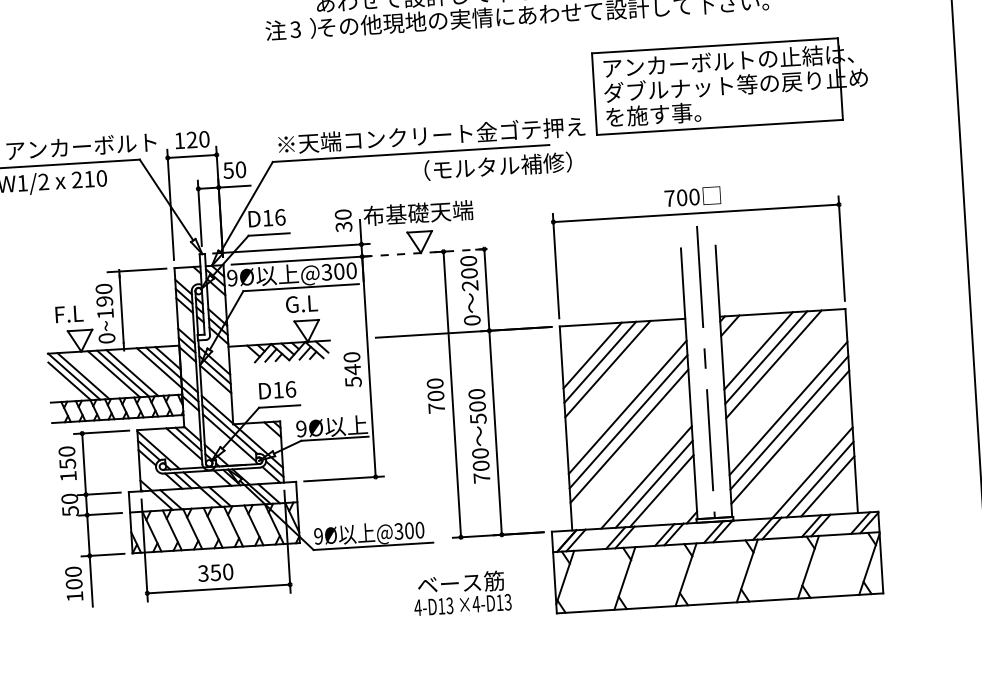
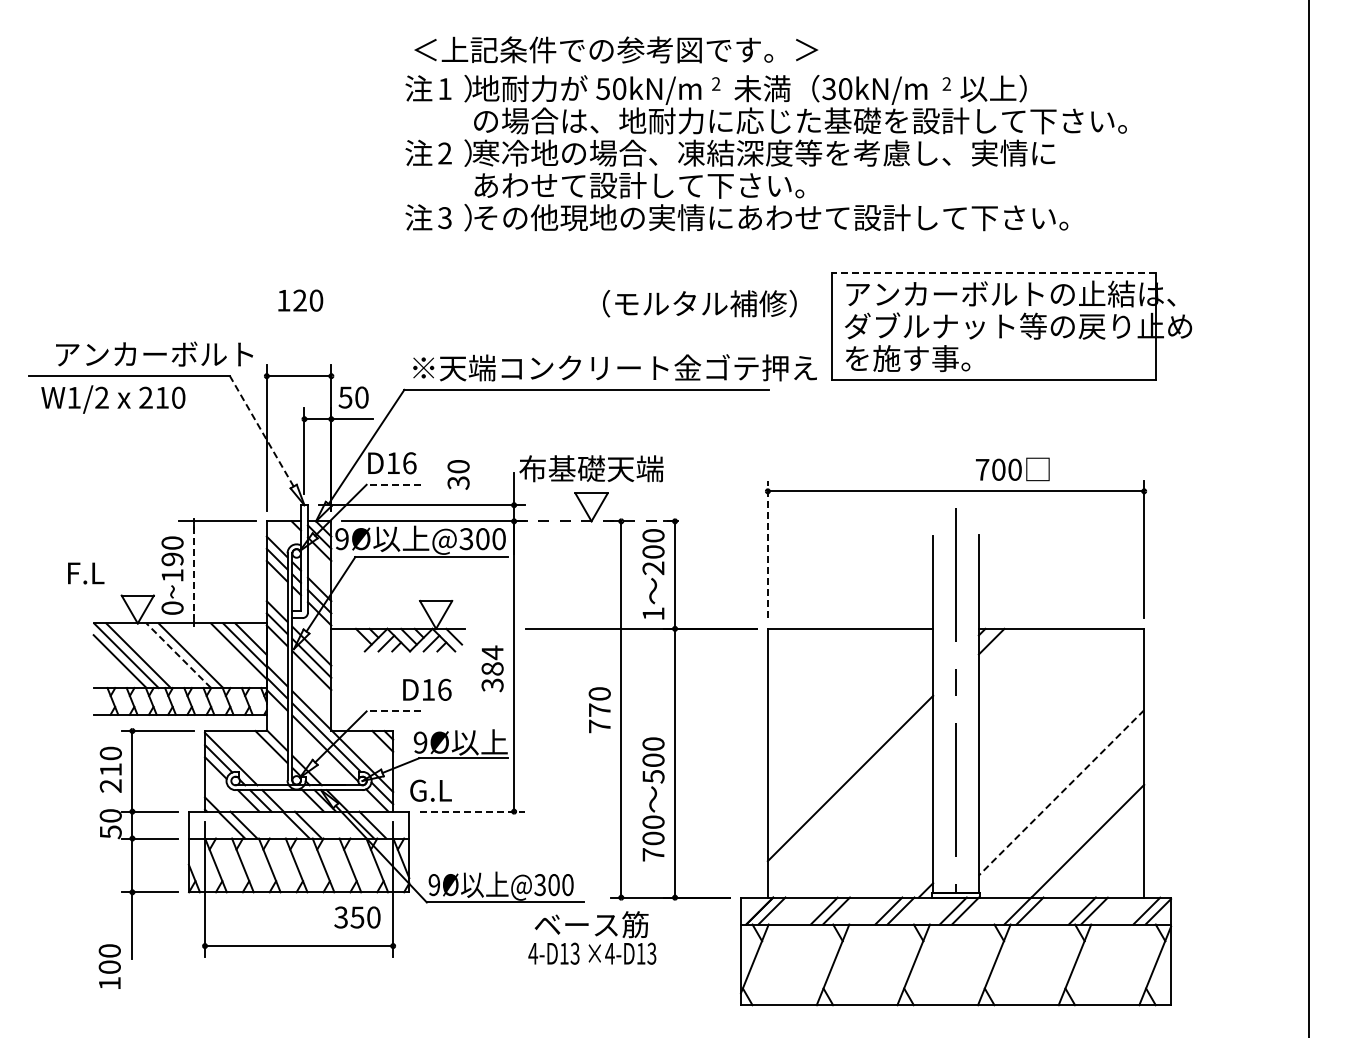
line: (714, 45) -> (993, 272), solid -> dashed
text: (192, 139) -> (300, 300), moved
text: (497, 166) -> (699, 303), moved
text: (692, 196) -> (1012, 469), moved
line: (166, 200) -> (261, 431), solid -> dashed
text: (343, 220) -> (458, 474), moved
line: (268, 234) -> (393, 484), solid -> dashed
line: (555, 266) -> (767, 549), solid -> dashed
text: (301, 303) -> (430, 790), moved
line: (121, 309) -> (194, 571), solid -> dashed
text: (69, 314) -> (86, 573), moved
text: (472, 320) -> (653, 613), 0 -> 1
line: (758, 350) -> (1026, 676), removed
line: (592, 355) -> (808, 669), removed
line: (765, 357) -> (1035, 685), removed
line: (599, 361) -> (817, 678), removed
line: (773, 364) -> (1045, 695), removed
line: (607, 368) -> (827, 688), removed
text: (352, 369) -> (492, 668), 540 -> 384
line: (131, 372) -> (202, 655), removed
line: (113, 374) -> (178, 655), solid -> dashed
text: (277, 389) -> (427, 689), moved
text: (435, 395) -> (599, 709), 700 -> 770
line: (279, 406) -> (393, 711), solid -> dashed
line: (627, 407) -> (850, 740), removed
line: (788, 408) -> (1061, 754), removed
line: (628, 421) -> (850, 759), removed
line: (789, 422) -> (1061, 773), removed
text: (479, 436) -> (653, 799), moved
line: (790, 437) -> (1061, 792), solid -> dashed
line: (184, 444) -> (265, 753), removed
text: (67, 469) -> (110, 777), 150 -> 210
line: (646, 477) -> (869, 833), removed
line: (344, 478) -> (472, 811), solid -> dashed
line: (820, 479) -> (1097, 850), removed
line: (654, 484) -> (879, 843), removed
line: (827, 485) -> (1106, 859), removed
line: (661, 490) -> (888, 852), removed
text: (215, 572) -> (357, 917), moved
text: (73, 583) -> (109, 966), moved
text: (462, 592) -> (592, 937), moved

